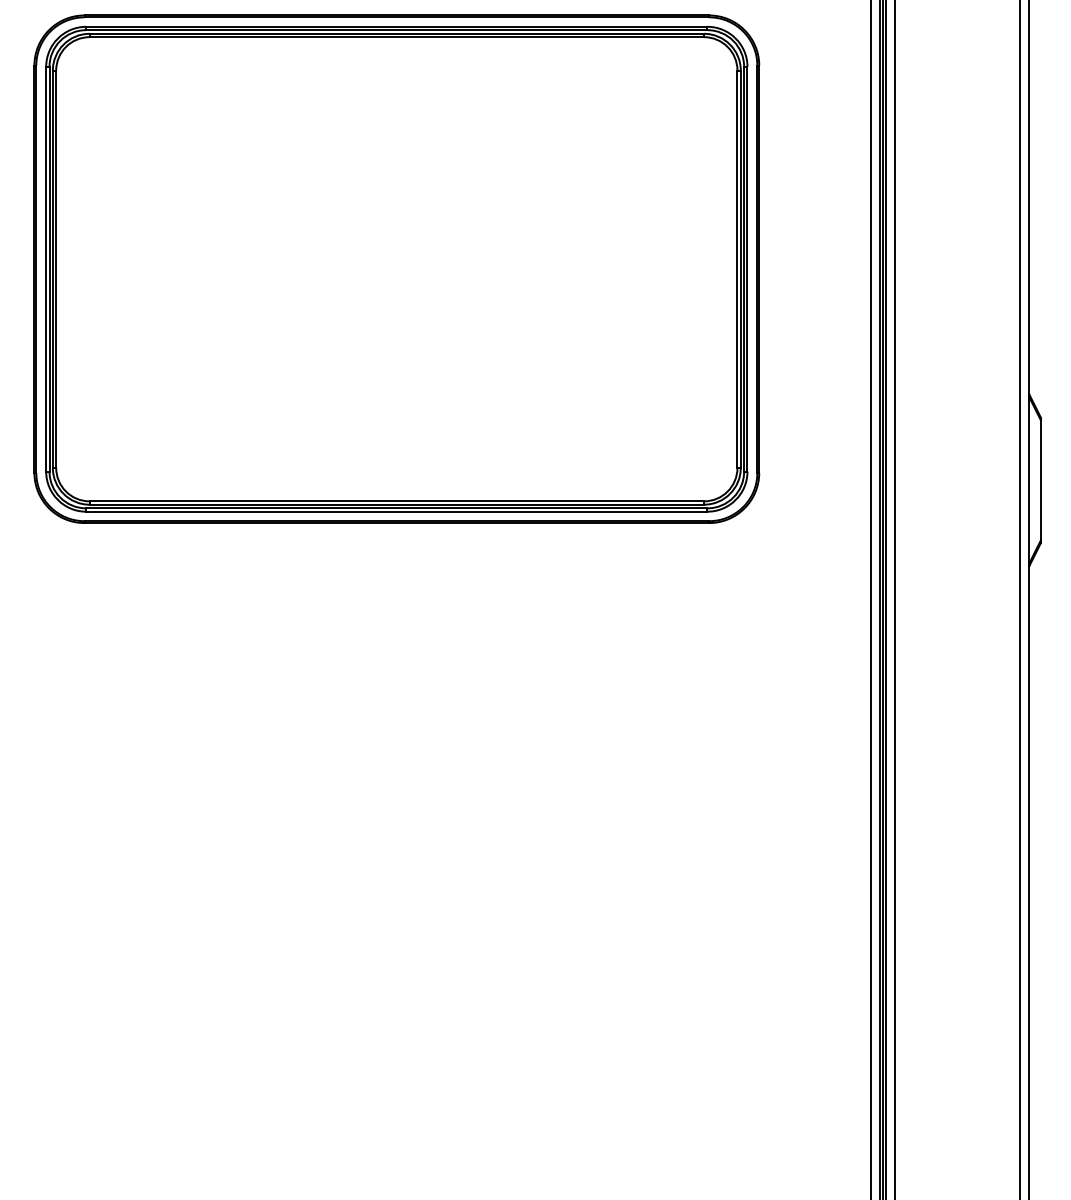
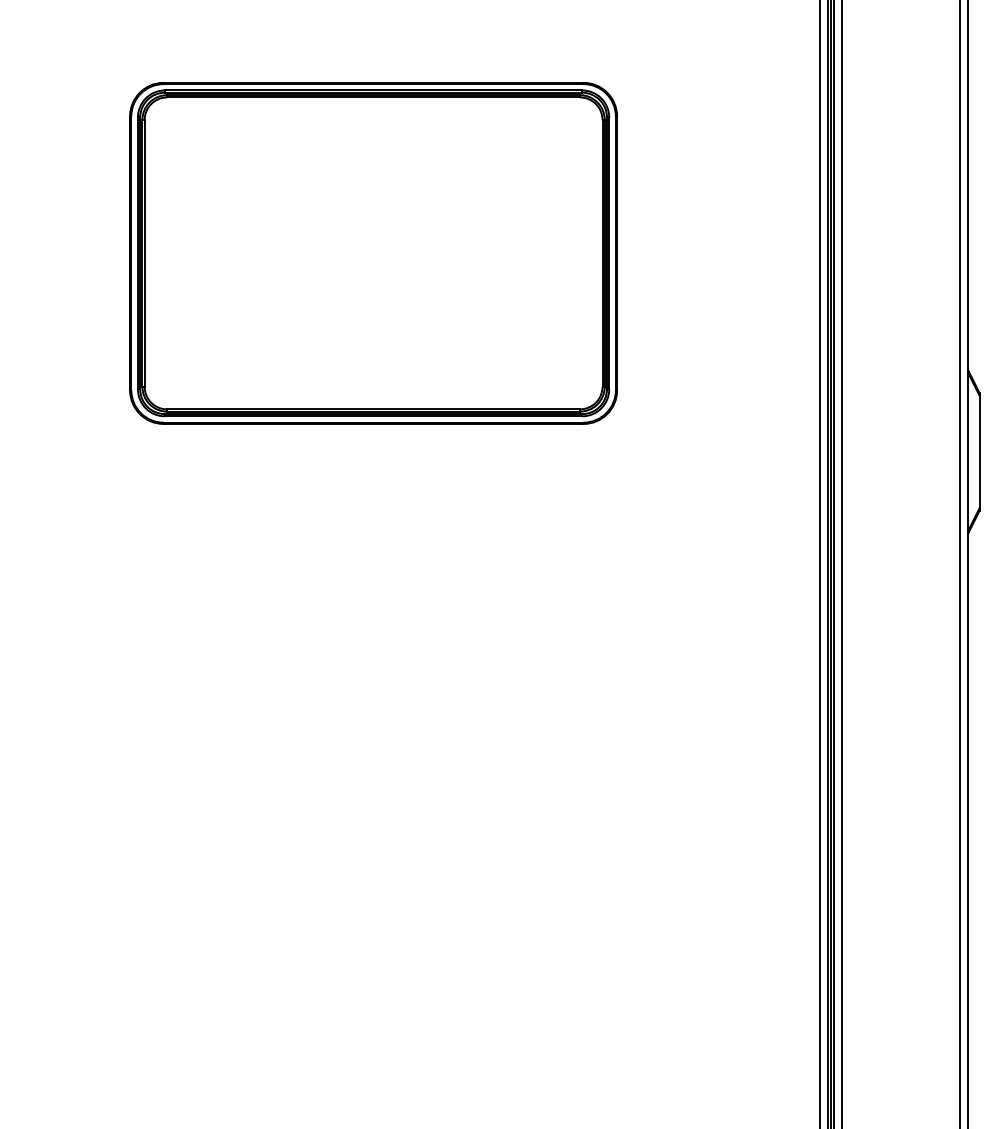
part: (396, 269) -> (373, 253), size x0.71

